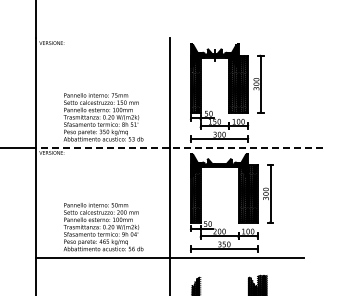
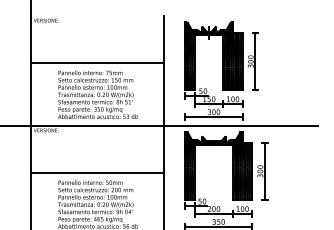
line: (102, 85) -> (96, 63), added
line: (179, 147) -> (173, 125), dashed -> solid
line: (102, 195) -> (96, 173), added

